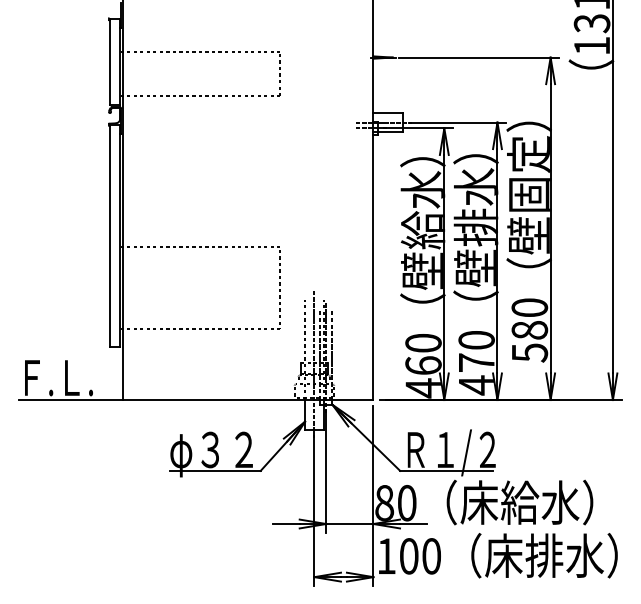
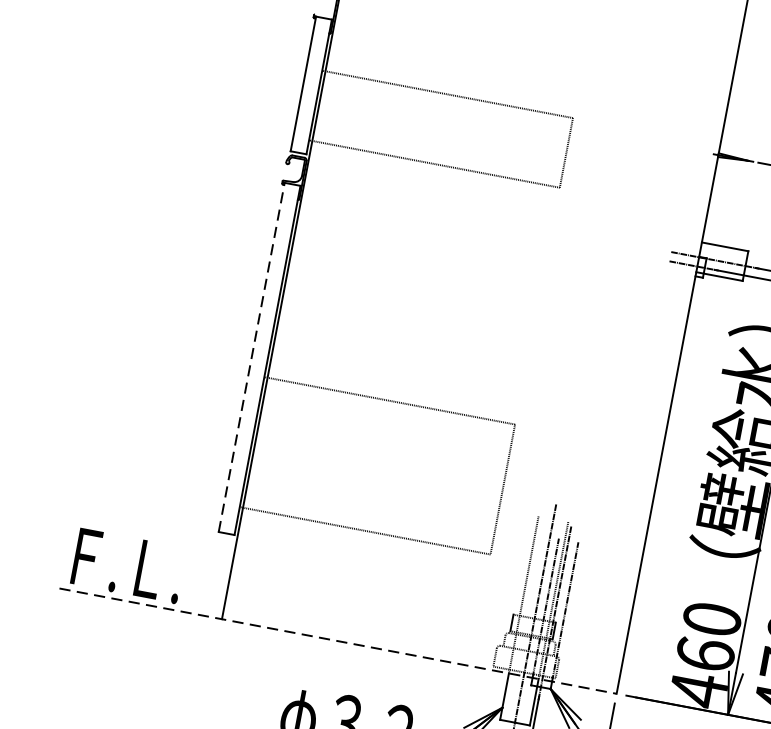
line: (110, 235) -> (251, 356), solid -> dashed
line: (196, 400) -> (338, 641), solid -> dashed

